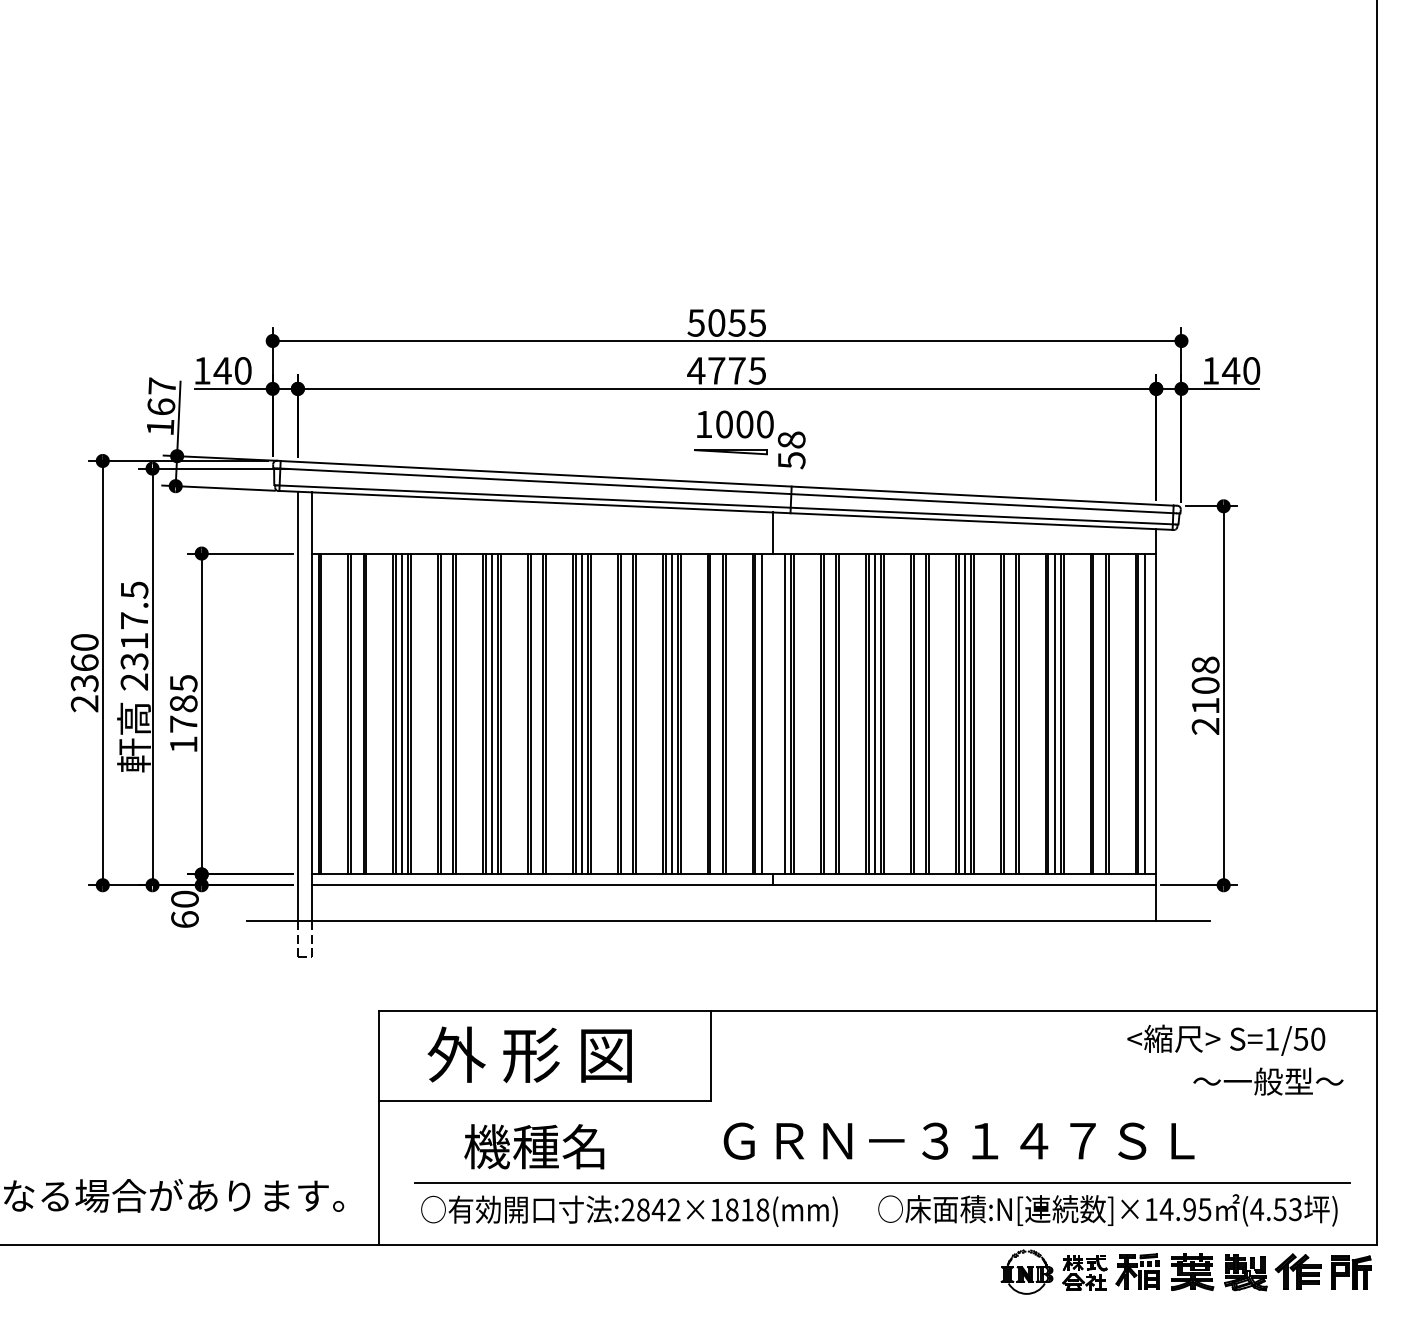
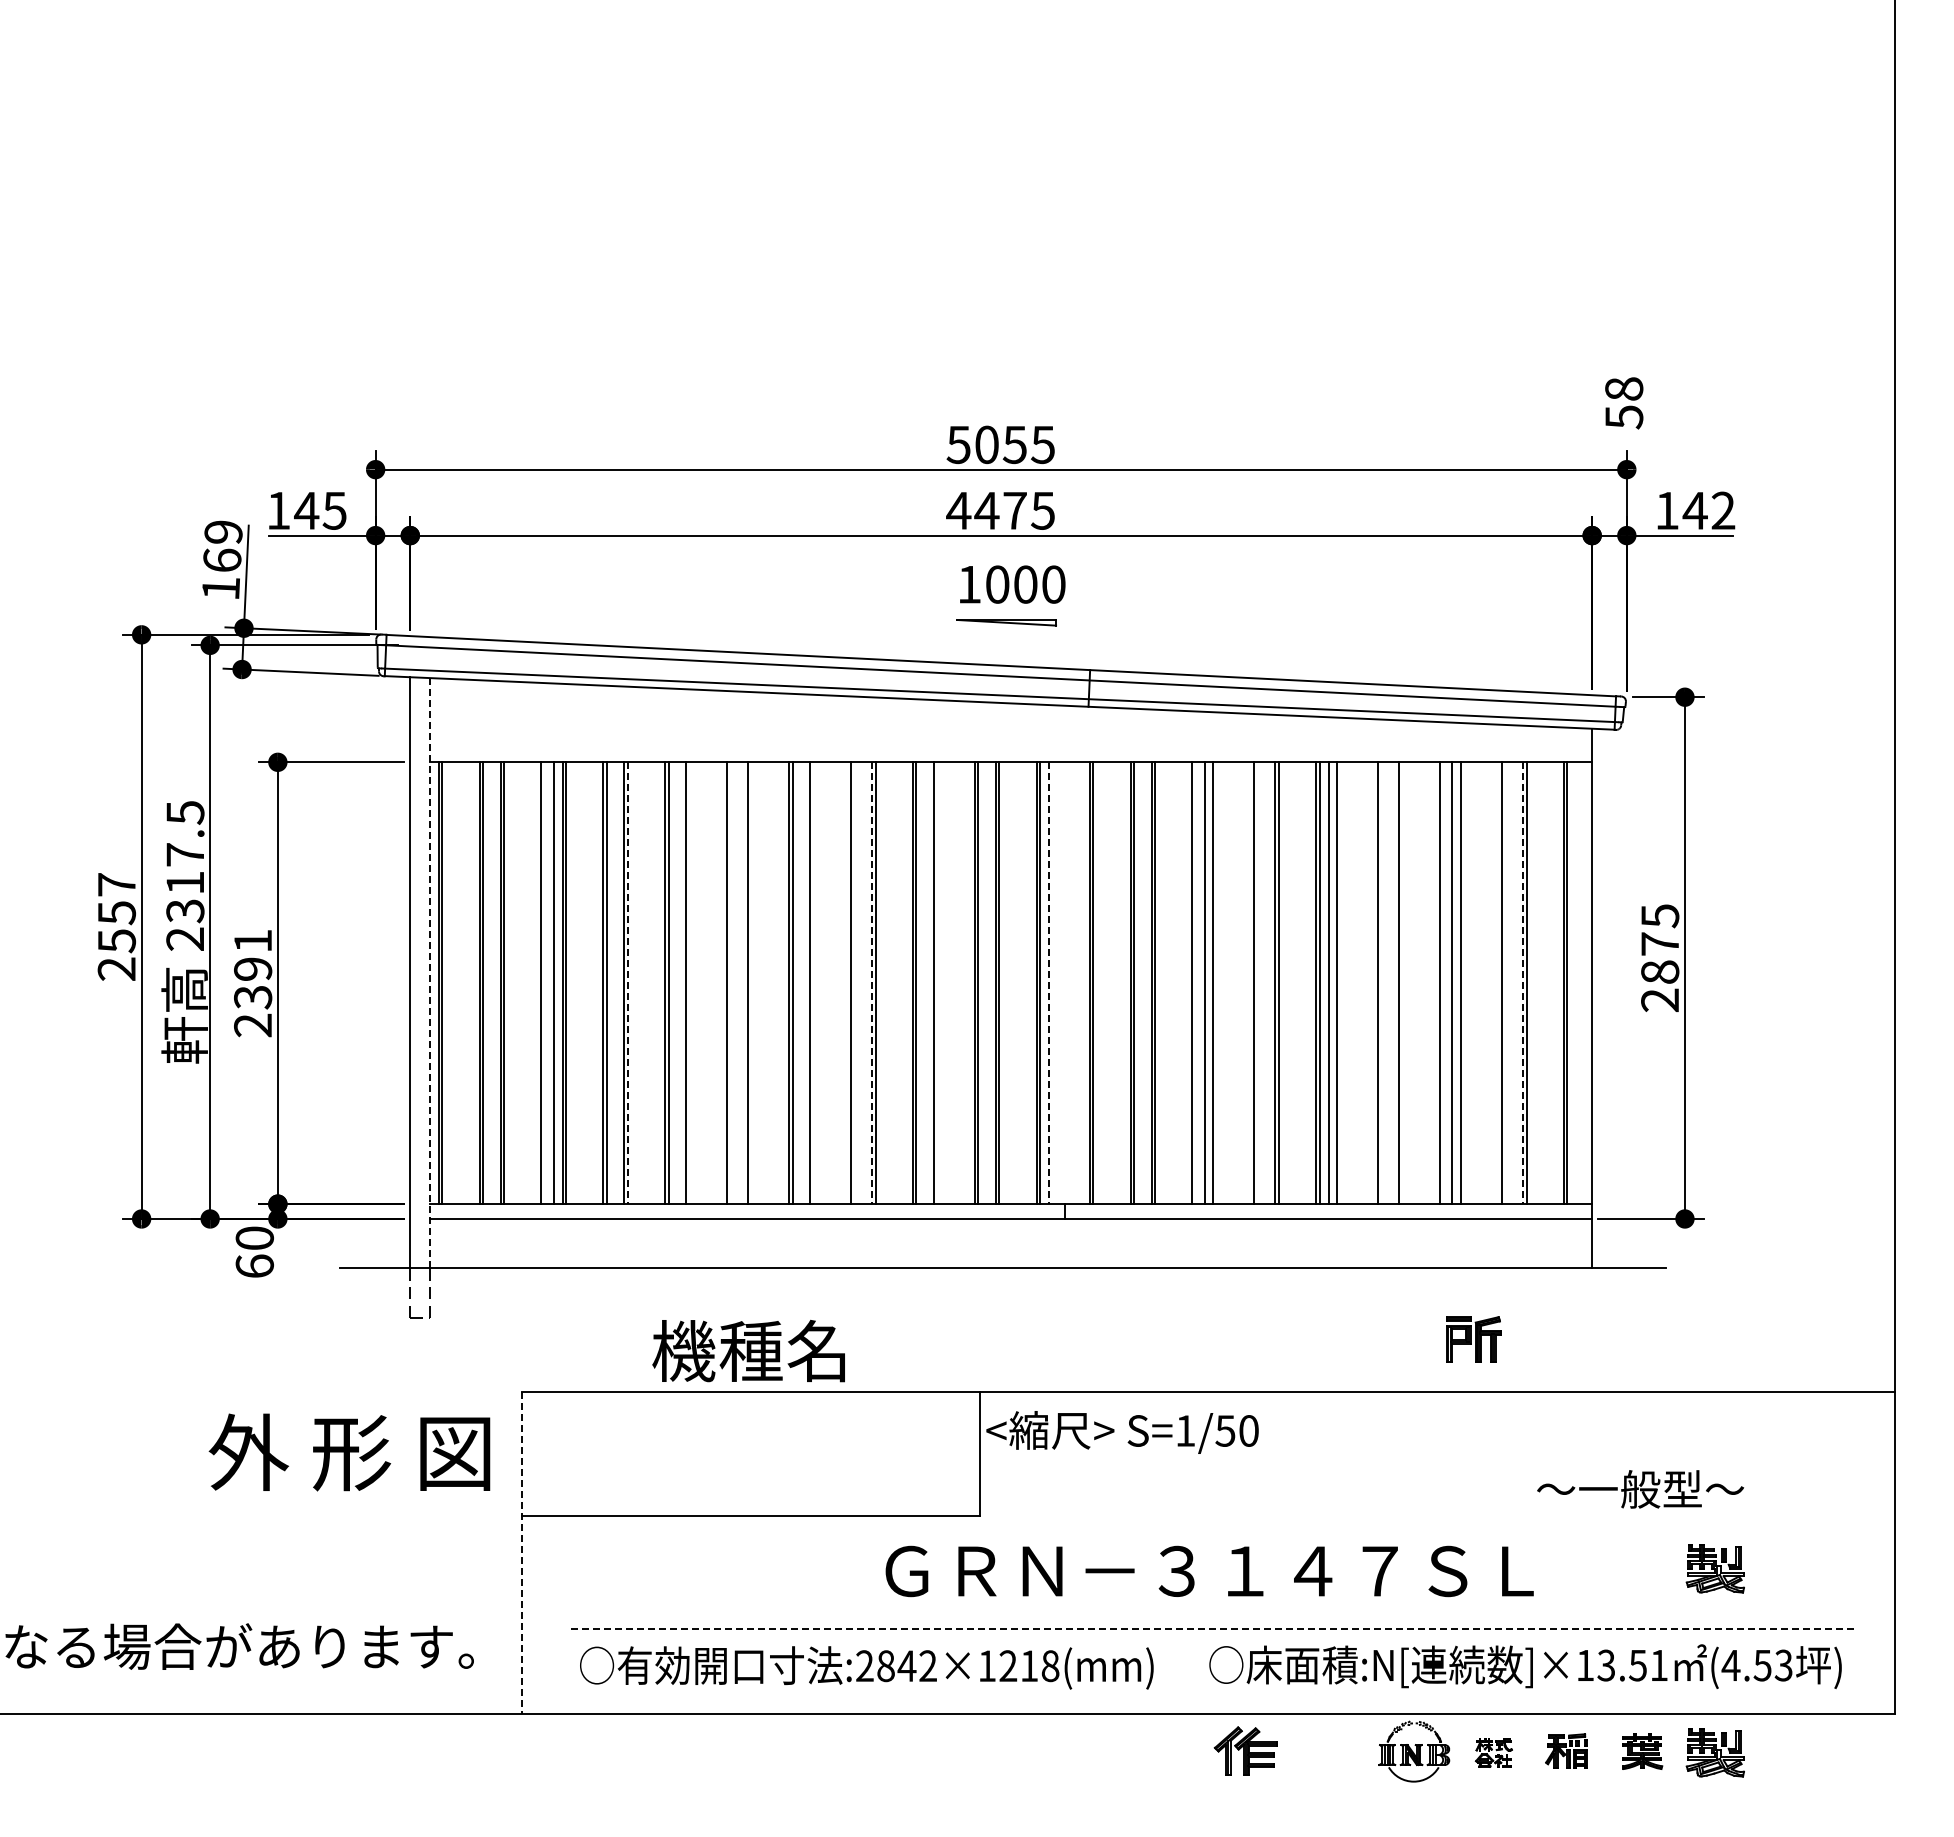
text: (242, 370) -> (334, 510), 140 -> 145
text: (716, 370) -> (986, 510), 4775 -> 4475
text: (1251, 370) -> (1723, 510), 140 -> 142
text: (162, 385) -> (223, 531), 167 -> 169
text: (791, 450) -> (1624, 403), moved
line: (773, 532) -> (1064, 733), removed
text: (84, 663) -> (116, 913), 2360 -> 2557
text: (1205, 685) -> (1660, 943), 2108 -> 2875
line: (312, 706) -> (430, 973), solid -> dashed
text: (184, 714) -> (253, 983), 1785 -> 2391
line: (396, 714) -> (545, 983), removed
line: (456, 714) -> (628, 983), solid -> dashed
line: (491, 714) -> (677, 983), removed
line: (500, 714) -> (689, 983), removed
line: (530, 714) -> (730, 983), removed
line: (545, 714) -> (751, 983), removed
line: (582, 714) -> (801, 983), removed
line: (590, 714) -> (813, 983), removed
line: (620, 714) -> (854, 983), removed
line: (632, 714) -> (871, 983), solid -> dashed
line: (672, 714) -> (925, 983), removed
line: (680, 714) -> (937, 983), removed
line: (761, 714) -> (1048, 983), solid -> dashed
line: (785, 714) -> (1081, 983), removed
line: (868, 714) -> (1196, 983), removed
line: (884, 714) -> (1217, 983), removed
line: (913, 714) -> (1258, 983), removed
line: (973, 714) -> (1340, 983), removed
line: (1003, 714) -> (1381, 983), removed
line: (1018, 714) -> (1402, 983), removed
line: (1048, 714) -> (1443, 983), removed
line: (1063, 714) -> (1464, 983), removed
line: (1093, 714) -> (1505, 983), removed
line: (1105, 714) -> (1522, 983), solid -> dashed
line: (1144, 714) -> (1576, 983), removed
text: (1226, 1040) -> (1122, 1432), moved
text: (529, 1054) -> (349, 1452), moved
text: (1268, 1081) -> (1640, 1489), moved
line: (378, 1128) -> (521, 1553), solid -> dashed
part: (1245, 1139) -> (1714, 1568), added
text: (958, 1141) -> (1209, 1571), moved
text: (534, 1147) -> (748, 1351), moved
line: (881, 1182) -> (1214, 1628), solid -> dashed
text: (1184, 1209) -> (1631, 1665), ]×14.95 -> ]×13.51
text: (732, 1210) -> (1008, 1666), :2842×1818(mm) -> :2842×1218(mm)
part: (1137, 1271) -> (1566, 1750), size x0.7
part: (1298, 1271) -> (1245, 1750), moved
part: (1084, 1272) -> (1493, 1752), size x0.6
part: (1192, 1272) -> (1642, 1751), size x0.7
part: (1351, 1272) -> (1473, 1339), moved

